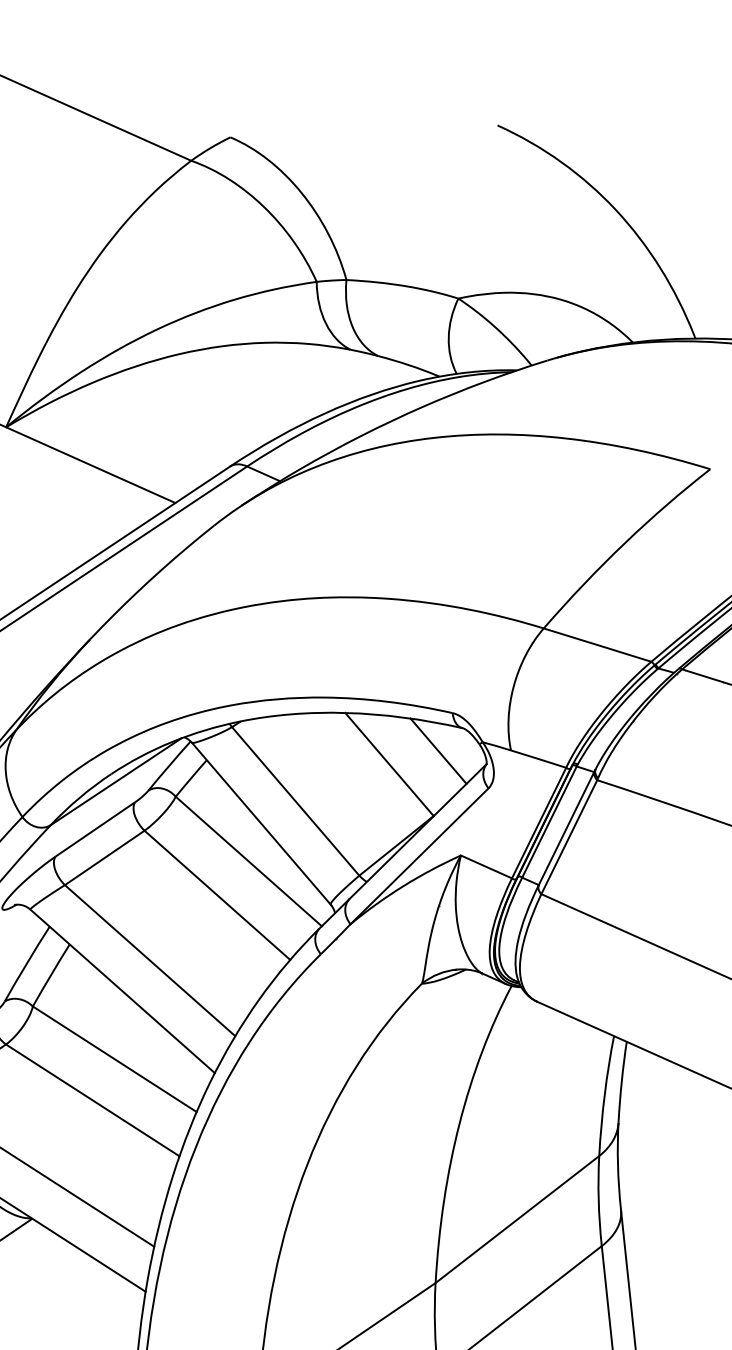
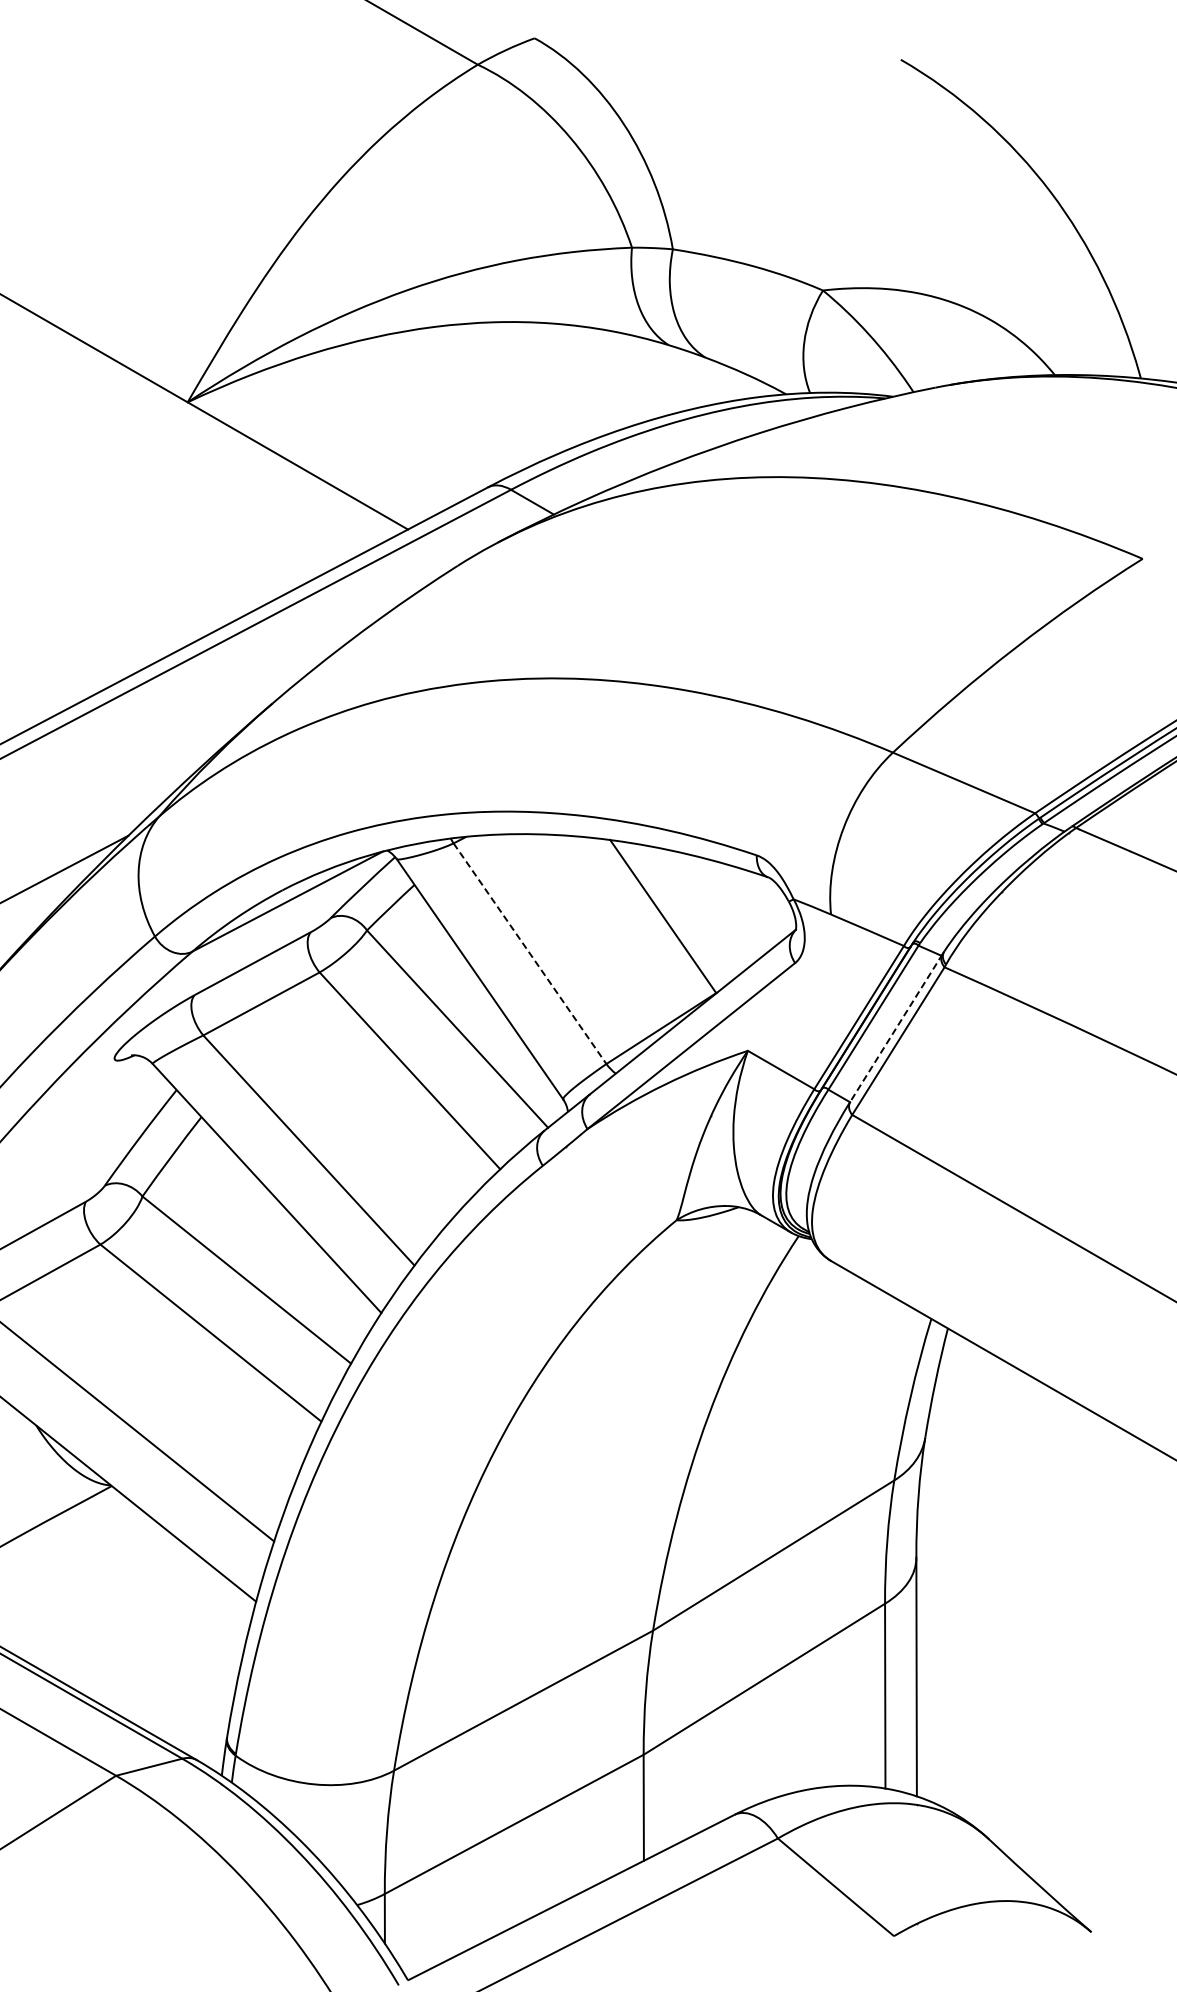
line: (438, 750) -> (731, 904), removed
line: (296, 801) -> (530, 954), solid -> dashed
line: (566, 828) -> (896, 1028), solid -> dashed

